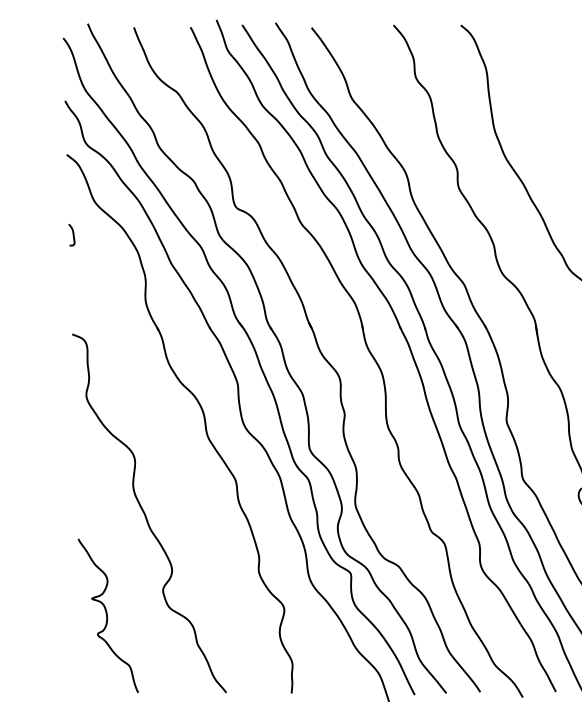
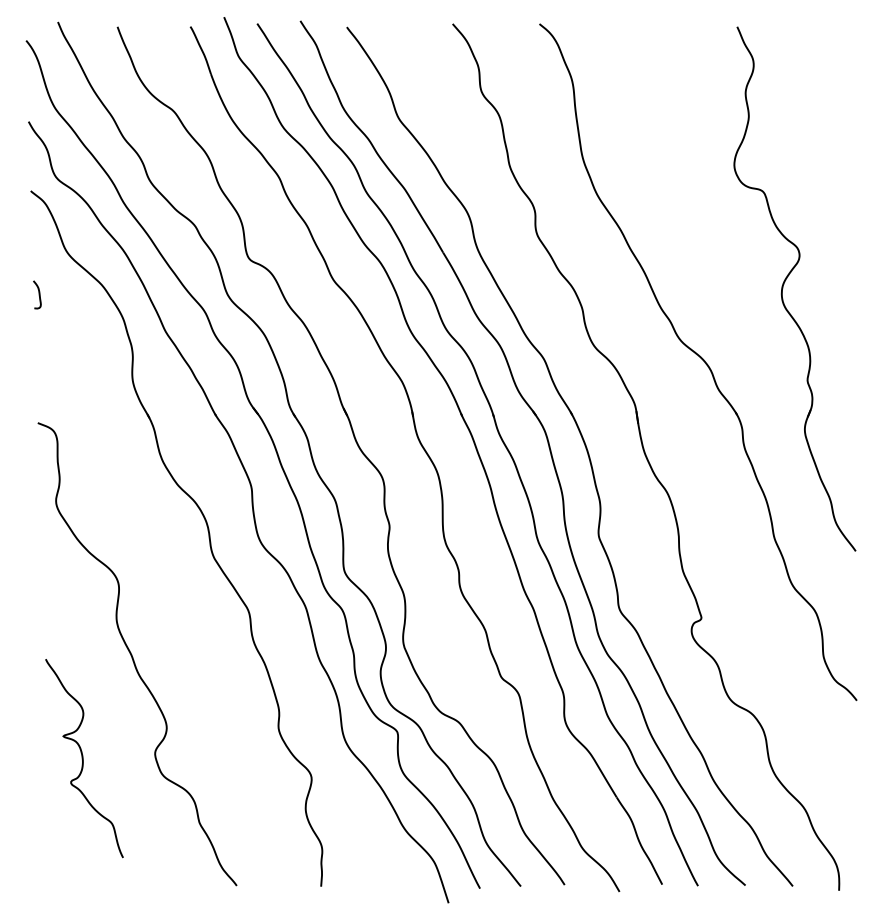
curve: (107, 615) -> (83, 758), moved

